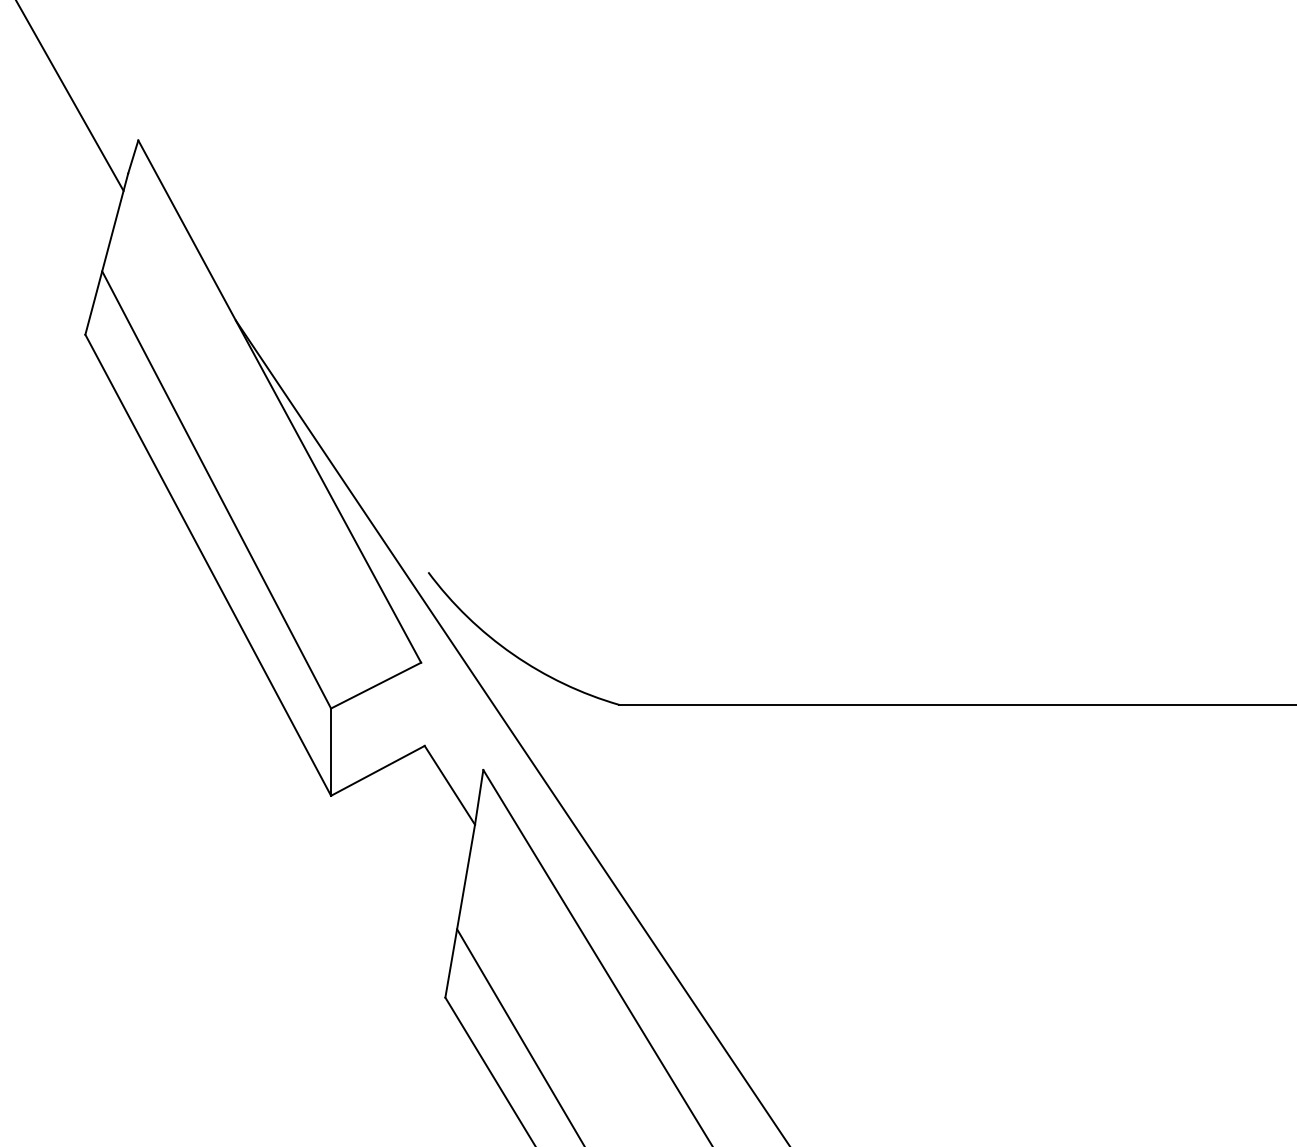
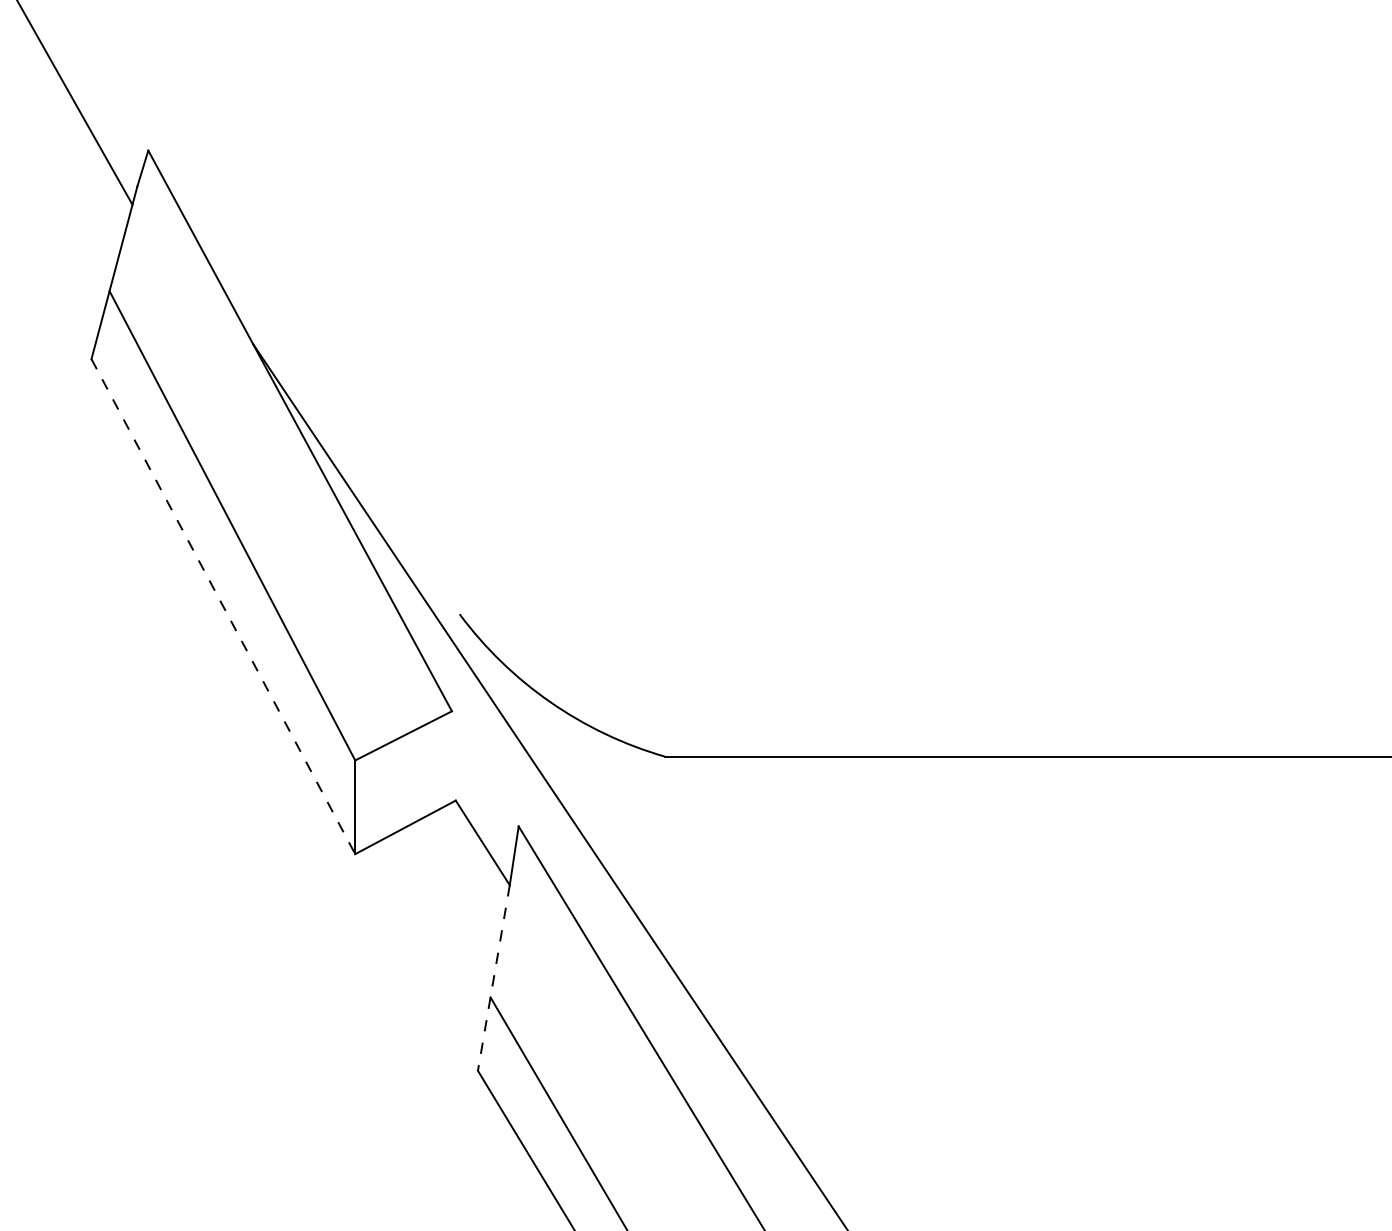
line: (208, 565) -> (223, 606), solid -> dashed
line: (460, 911) -> (494, 978), solid -> dashed

